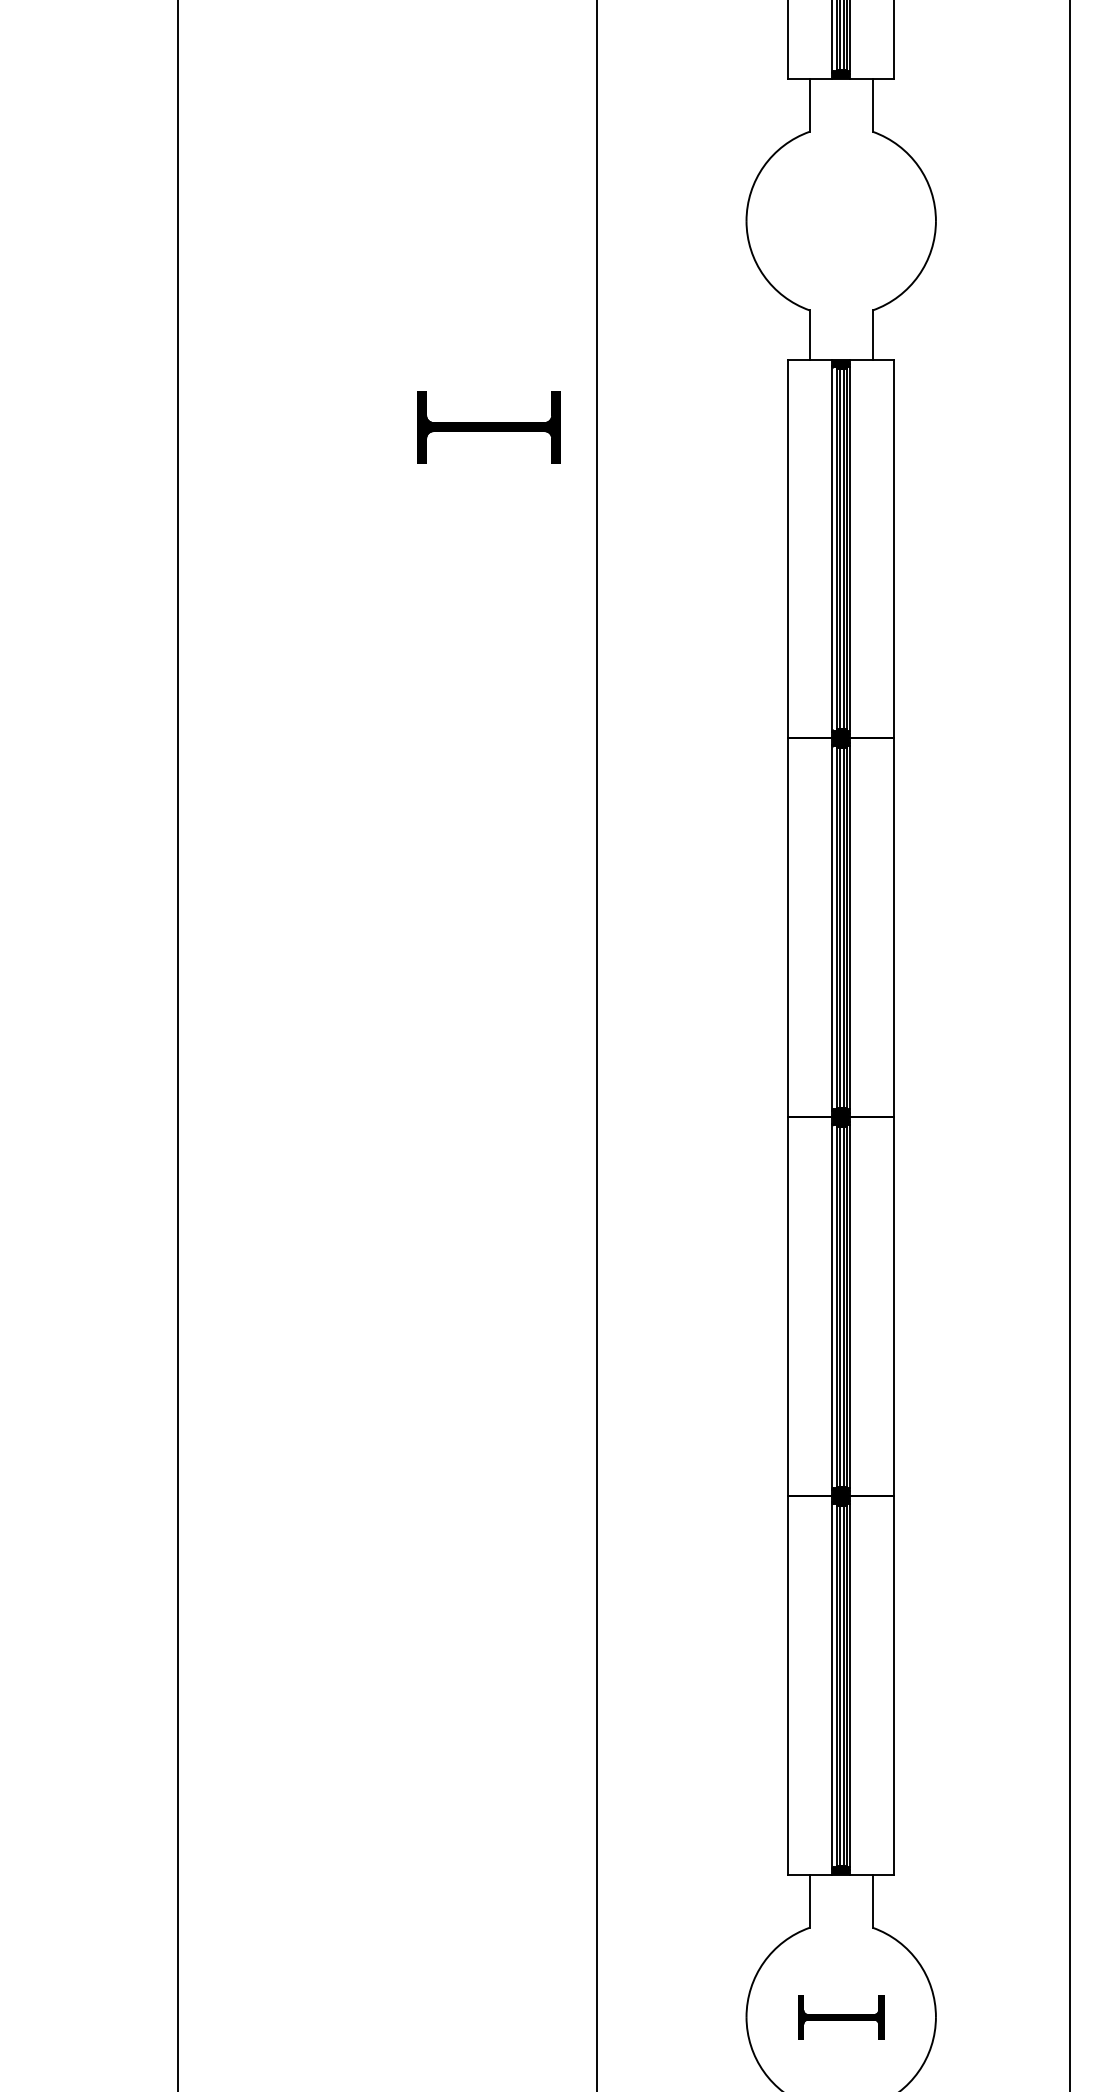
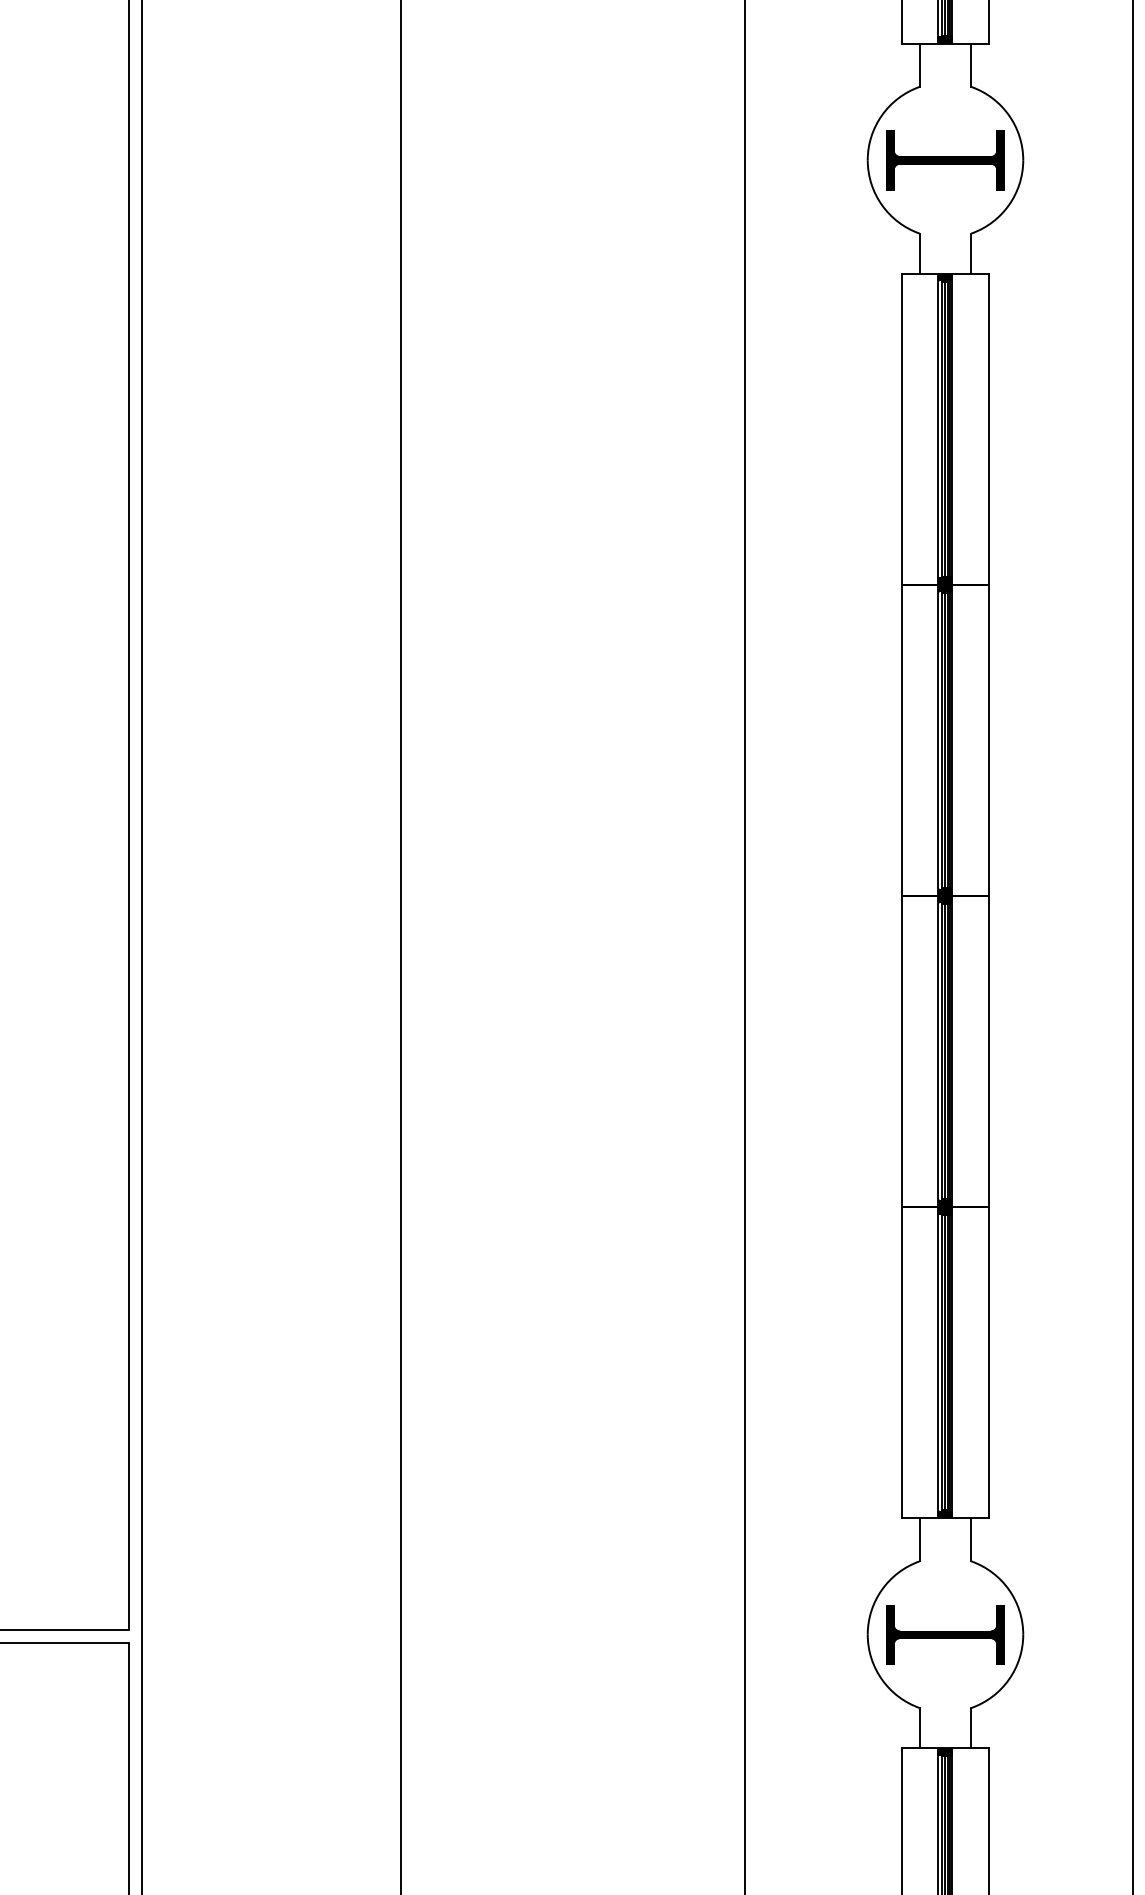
part: (489, 427) -> (945, 160), moved
part: (841, 2016) -> (945, 1634), size x1.67

